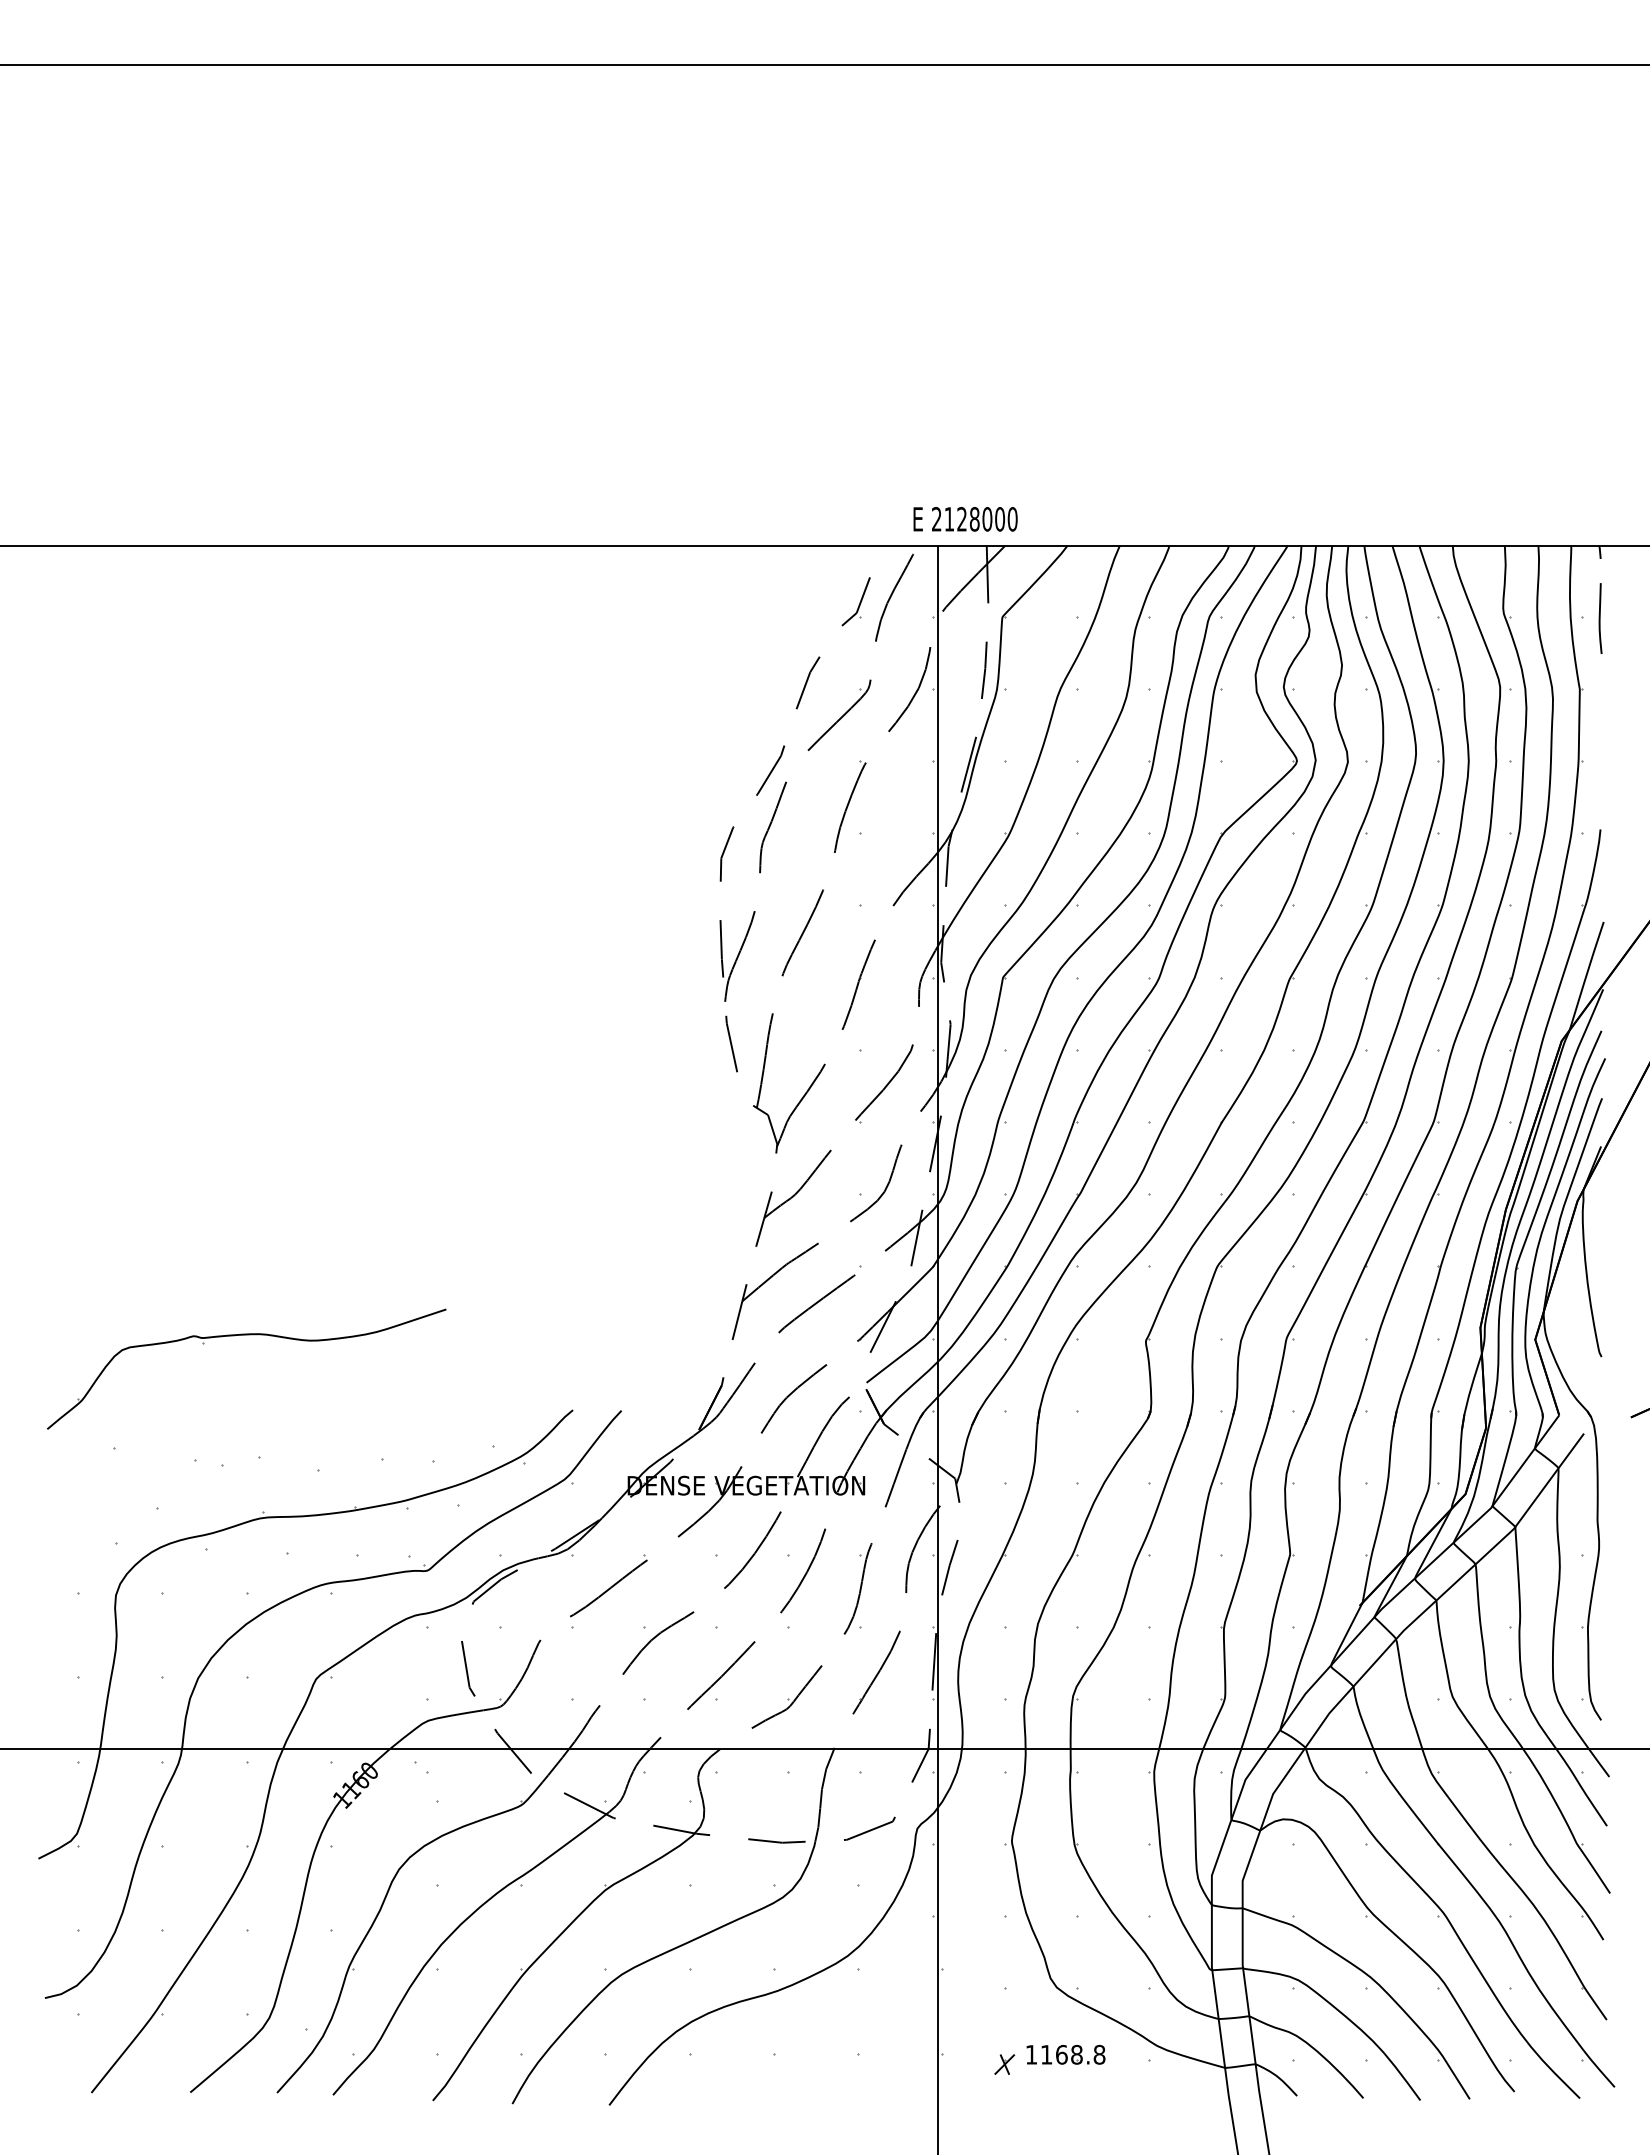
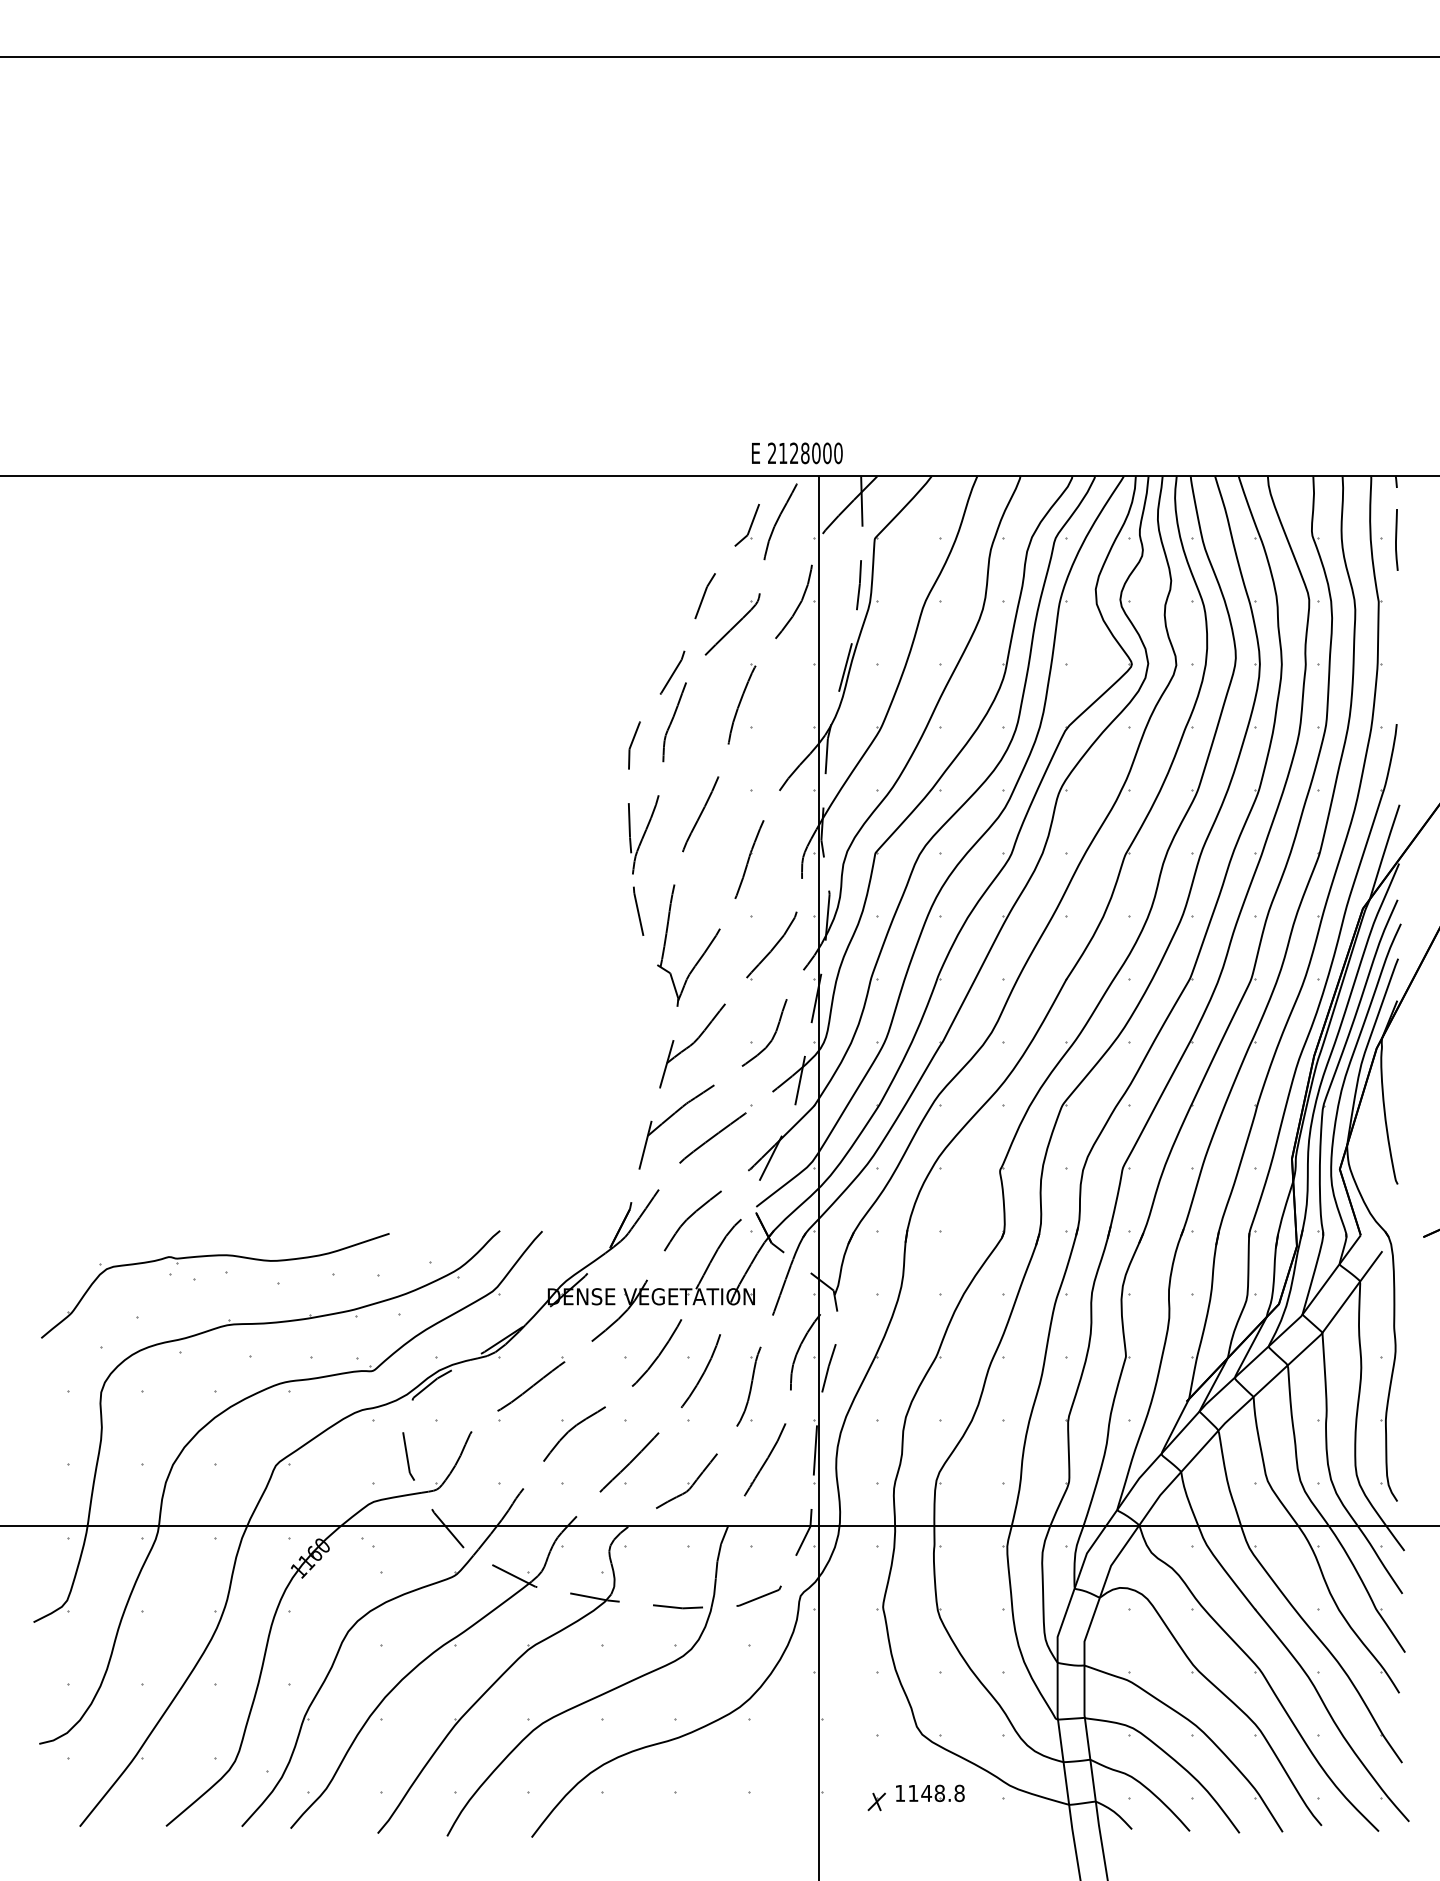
text: (965, 519) -> (797, 453), moved
part: (246, 1335) -> (215, 1256), moved
text: (1061, 2054) -> (926, 1793), 1168.8 -> 1148.8

